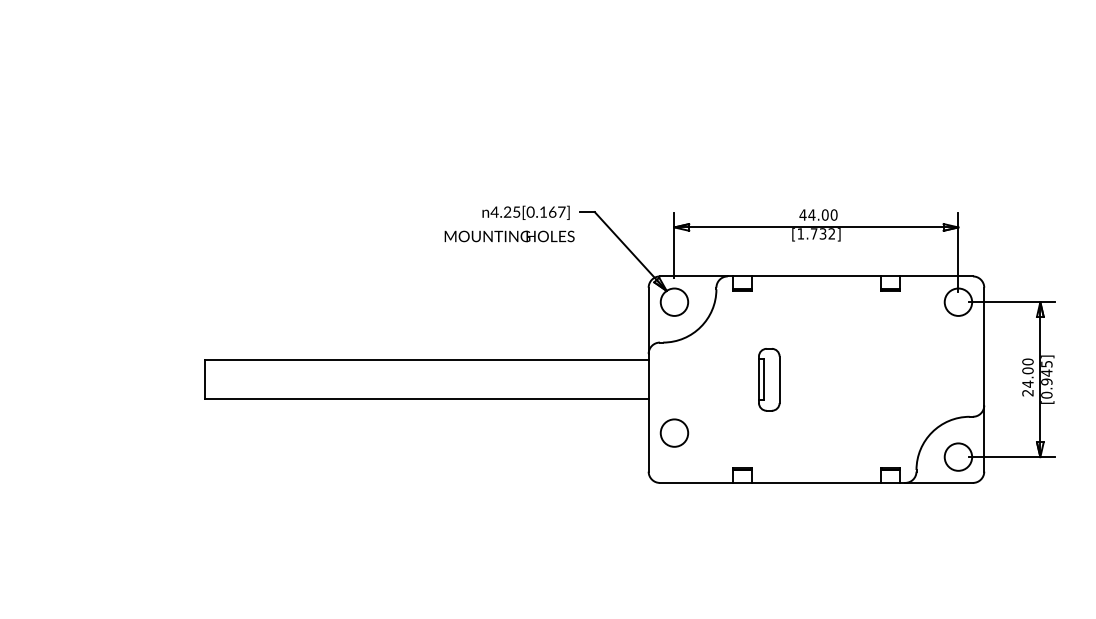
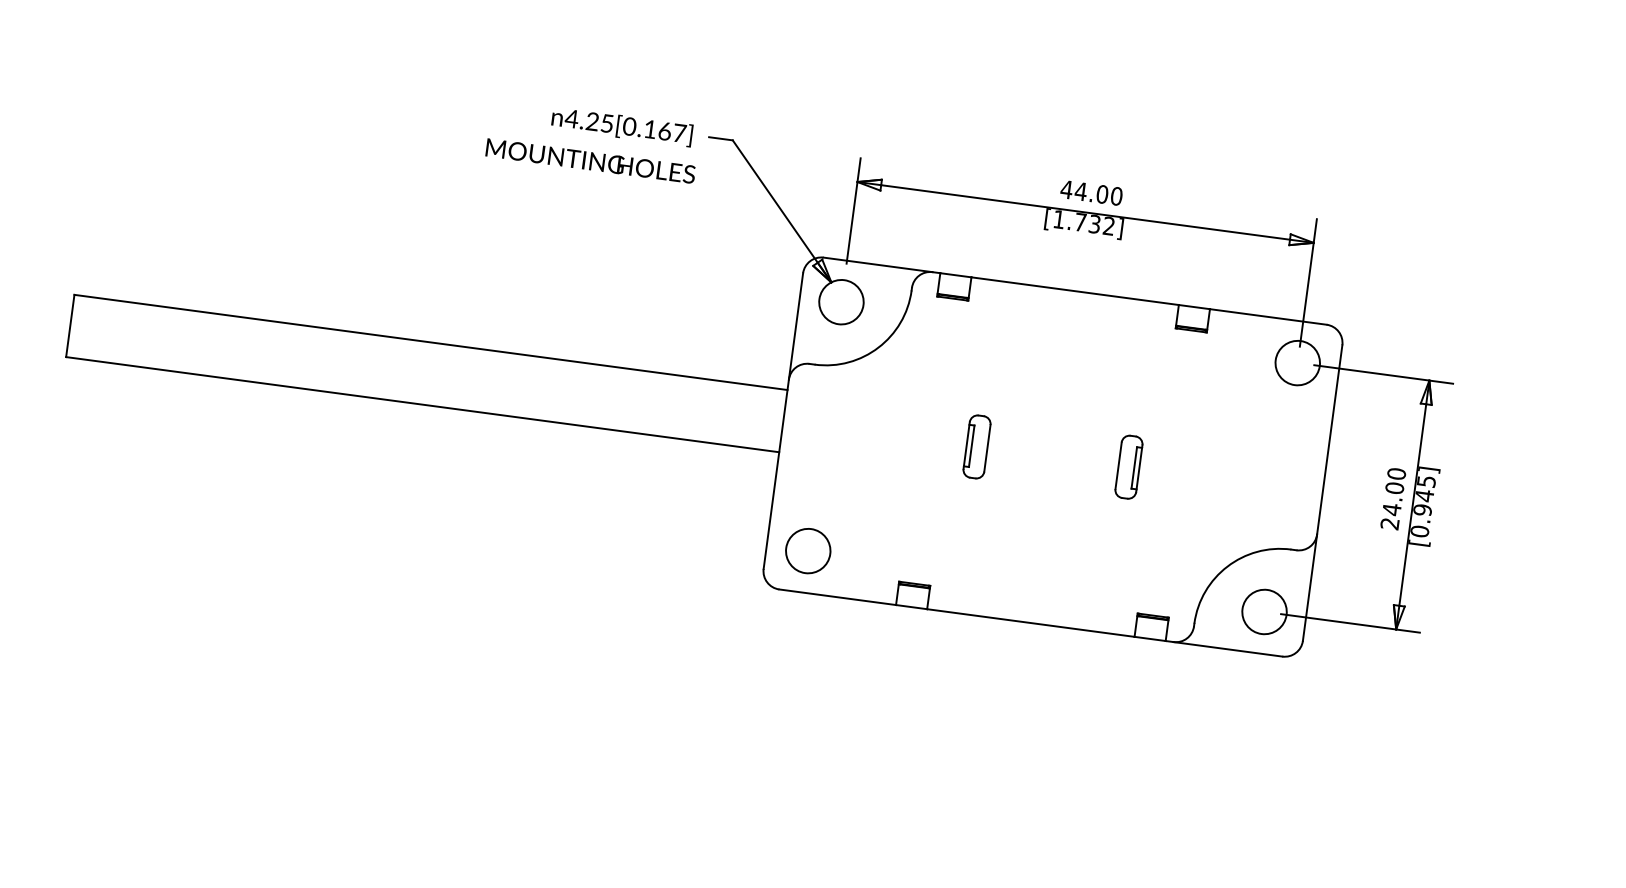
part: (768, 379) -> (975, 446), size x0.62
part: (863, 379) -> (1128, 466), added
circle: (674, 432) -> (808, 550), moved

